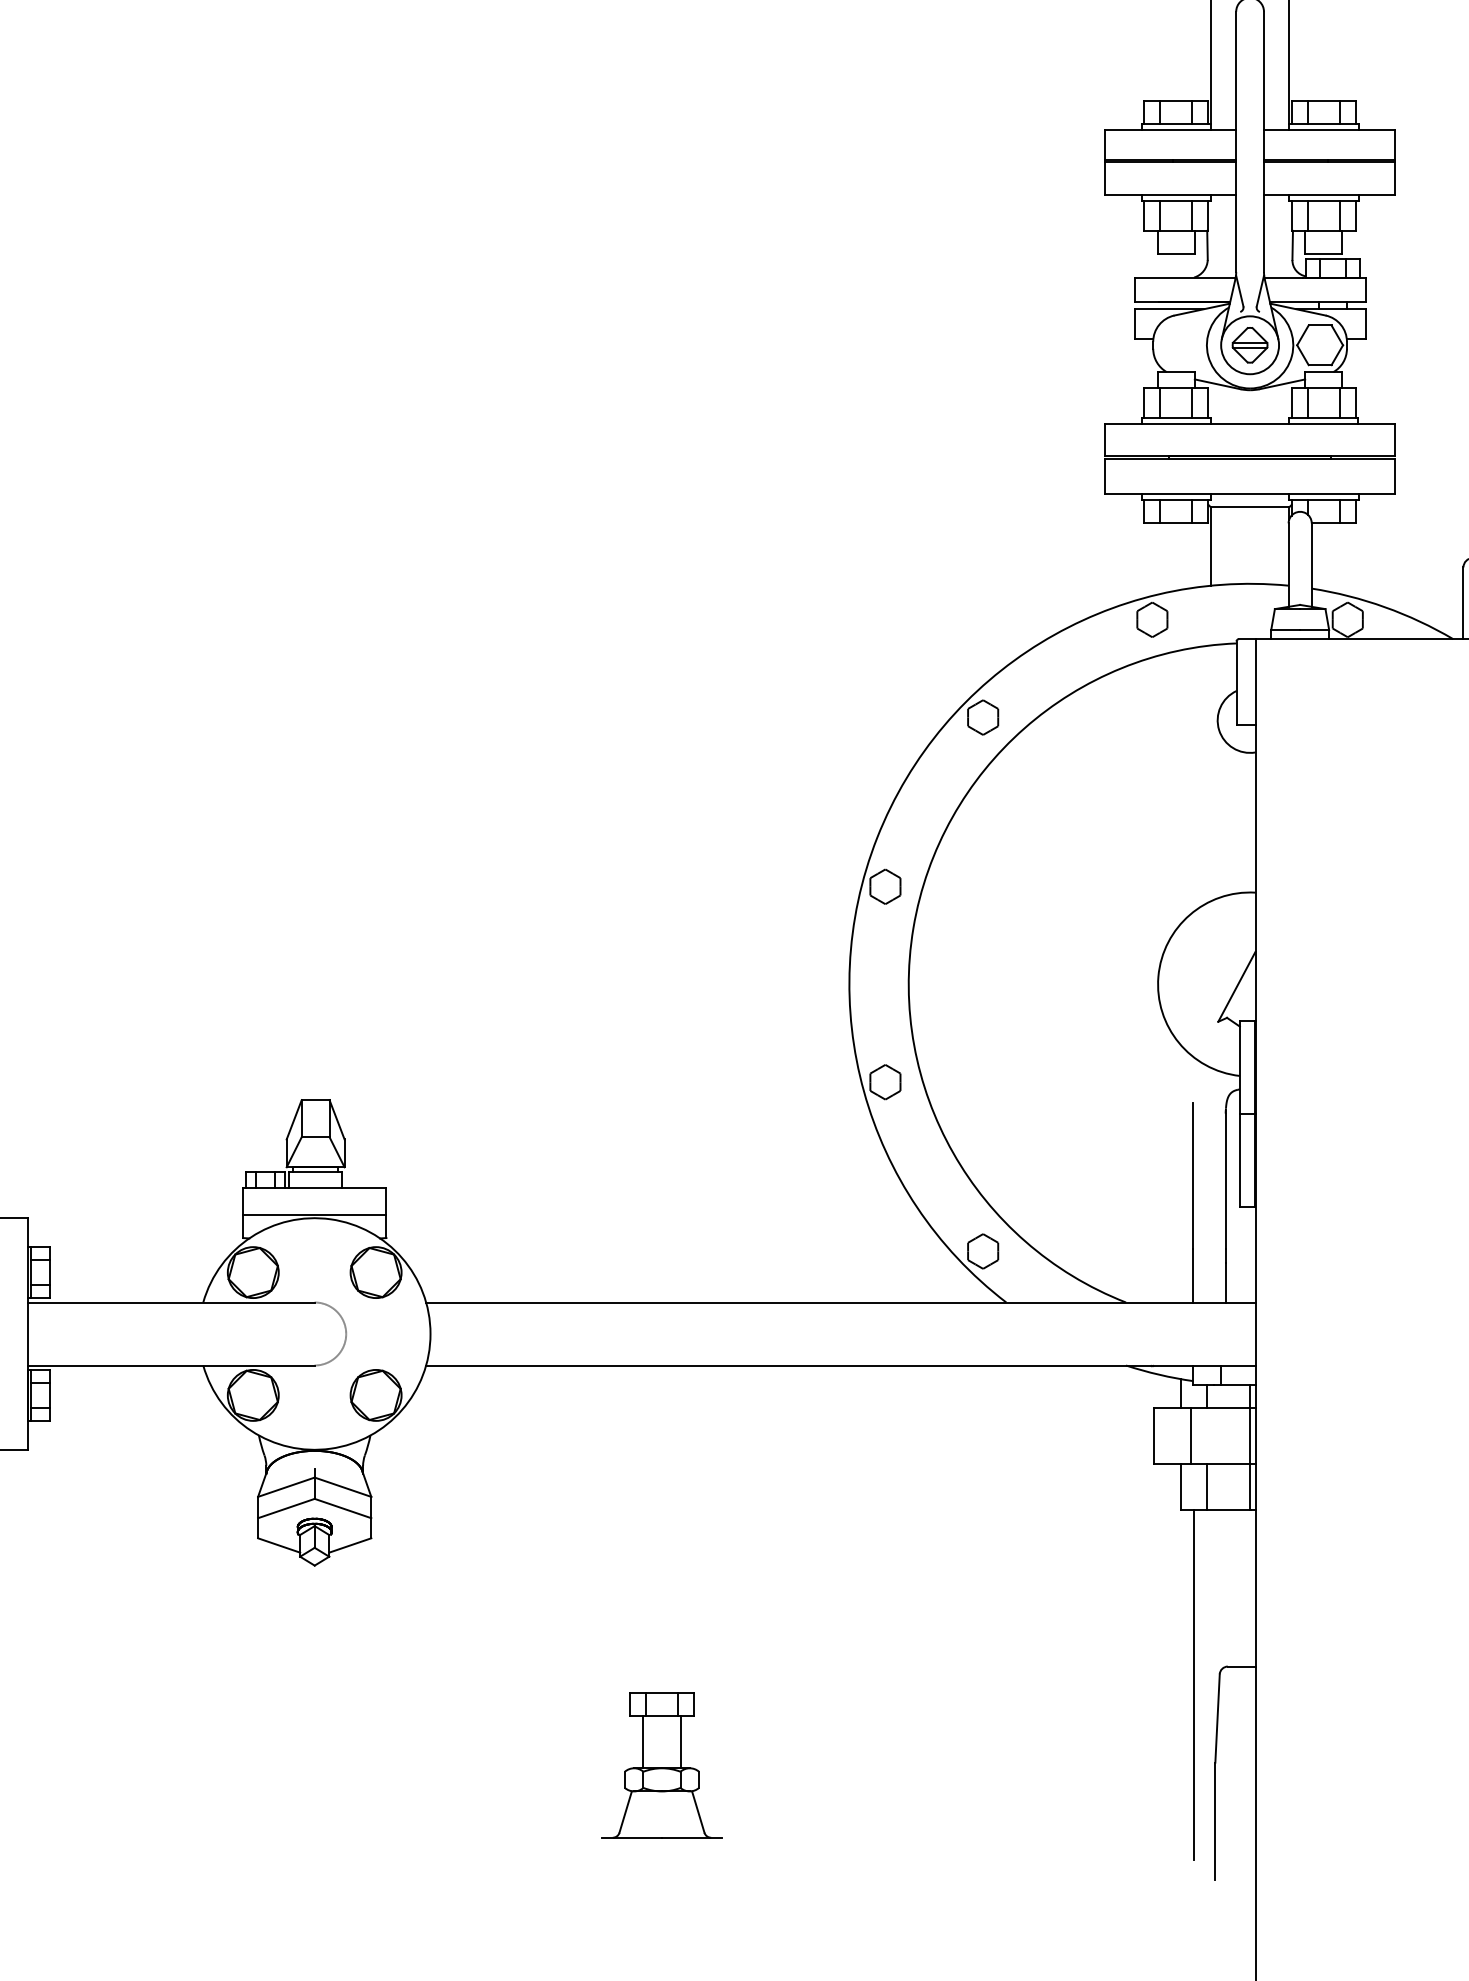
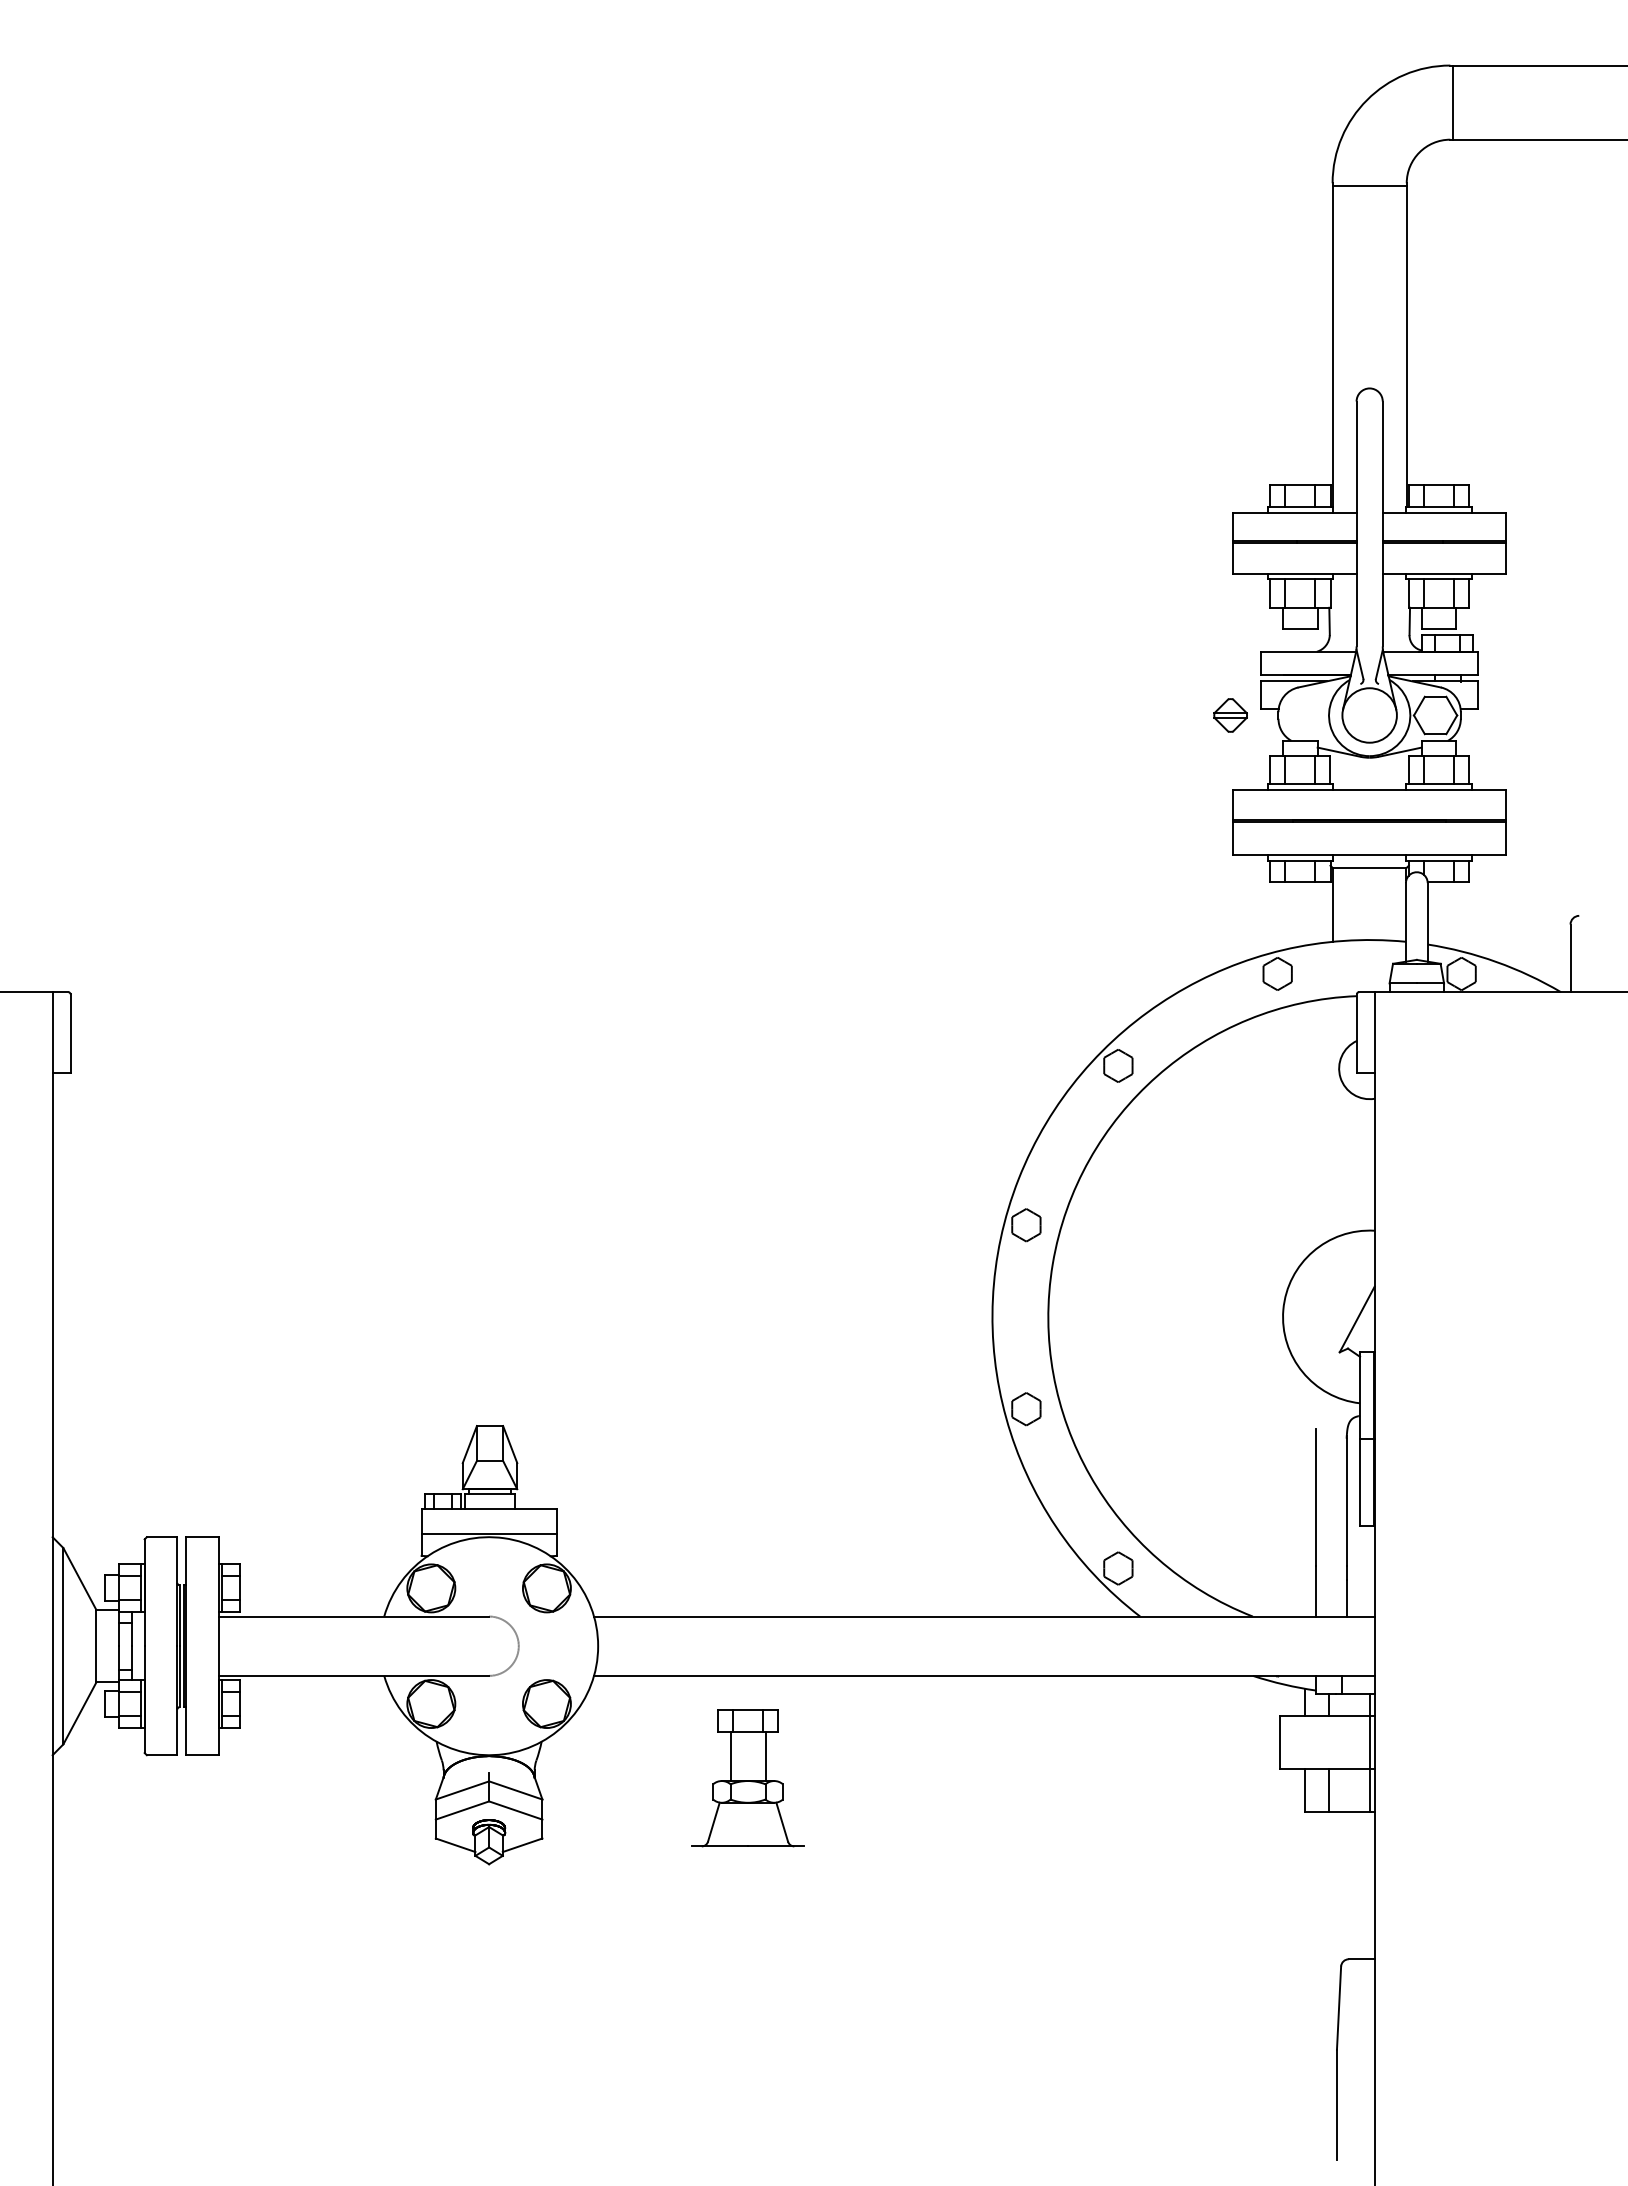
part: (1249, 345) -> (1230, 715), moved
line: (1190, 1436) -> (1313, 1742), removed
line: (1193, 1684) -> (1316, 1976), removed
part: (661, 1765) -> (747, 1778), moved

